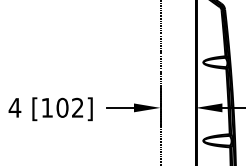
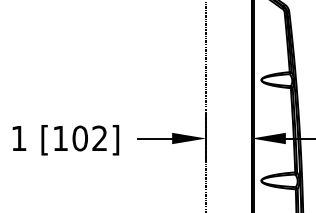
text: (14, 107) -> (18, 138), 4 -> 1

